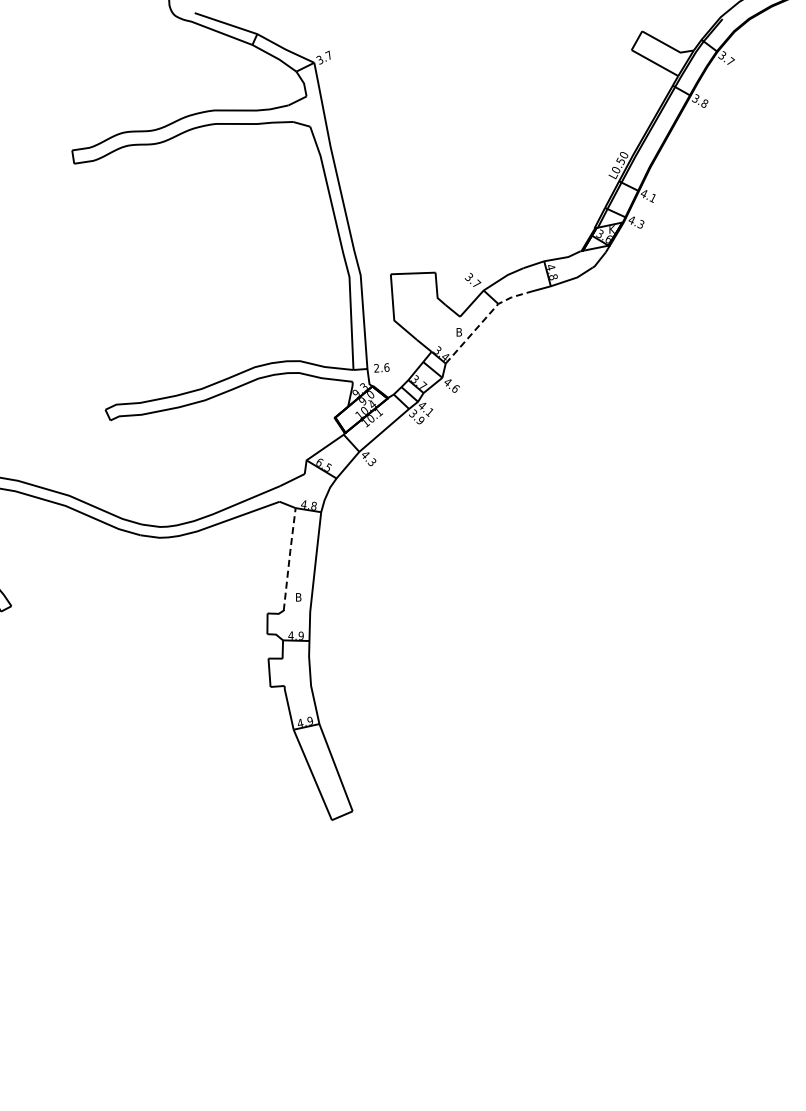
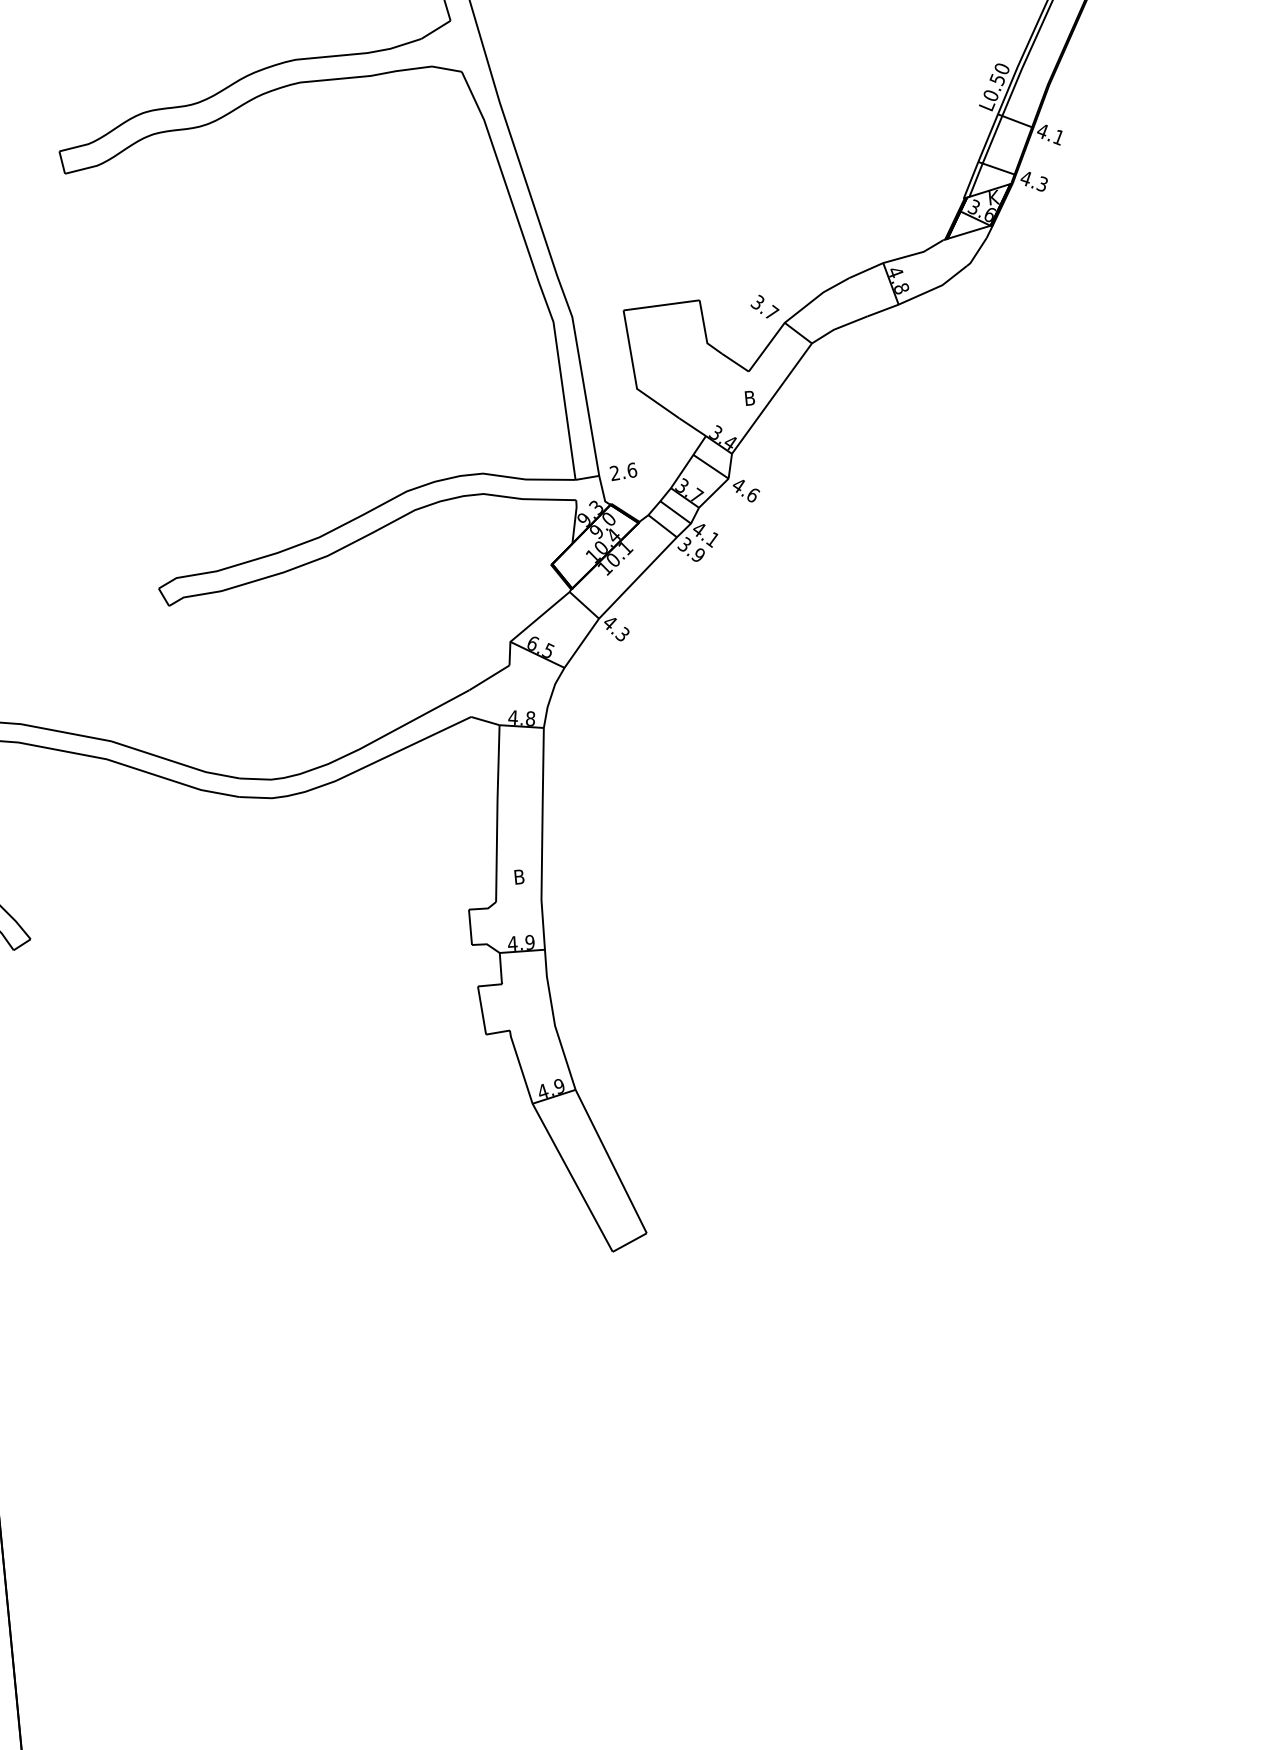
line: (485, 318) -> (792, 370), dashed -> solid
line: (289, 559) -> (497, 813), dashed -> solid

